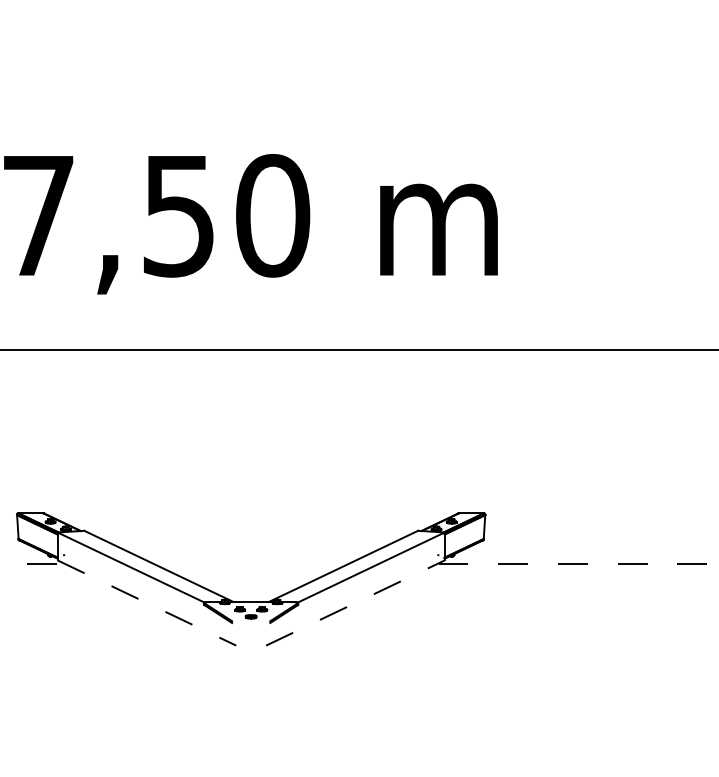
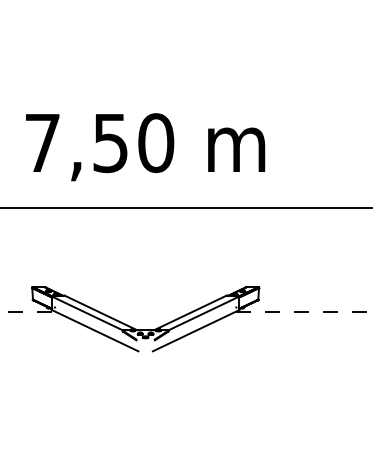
line: (147, 602) -> (95, 330), dashed -> solid
line: (356, 602) -> (196, 330), dashed -> solid

